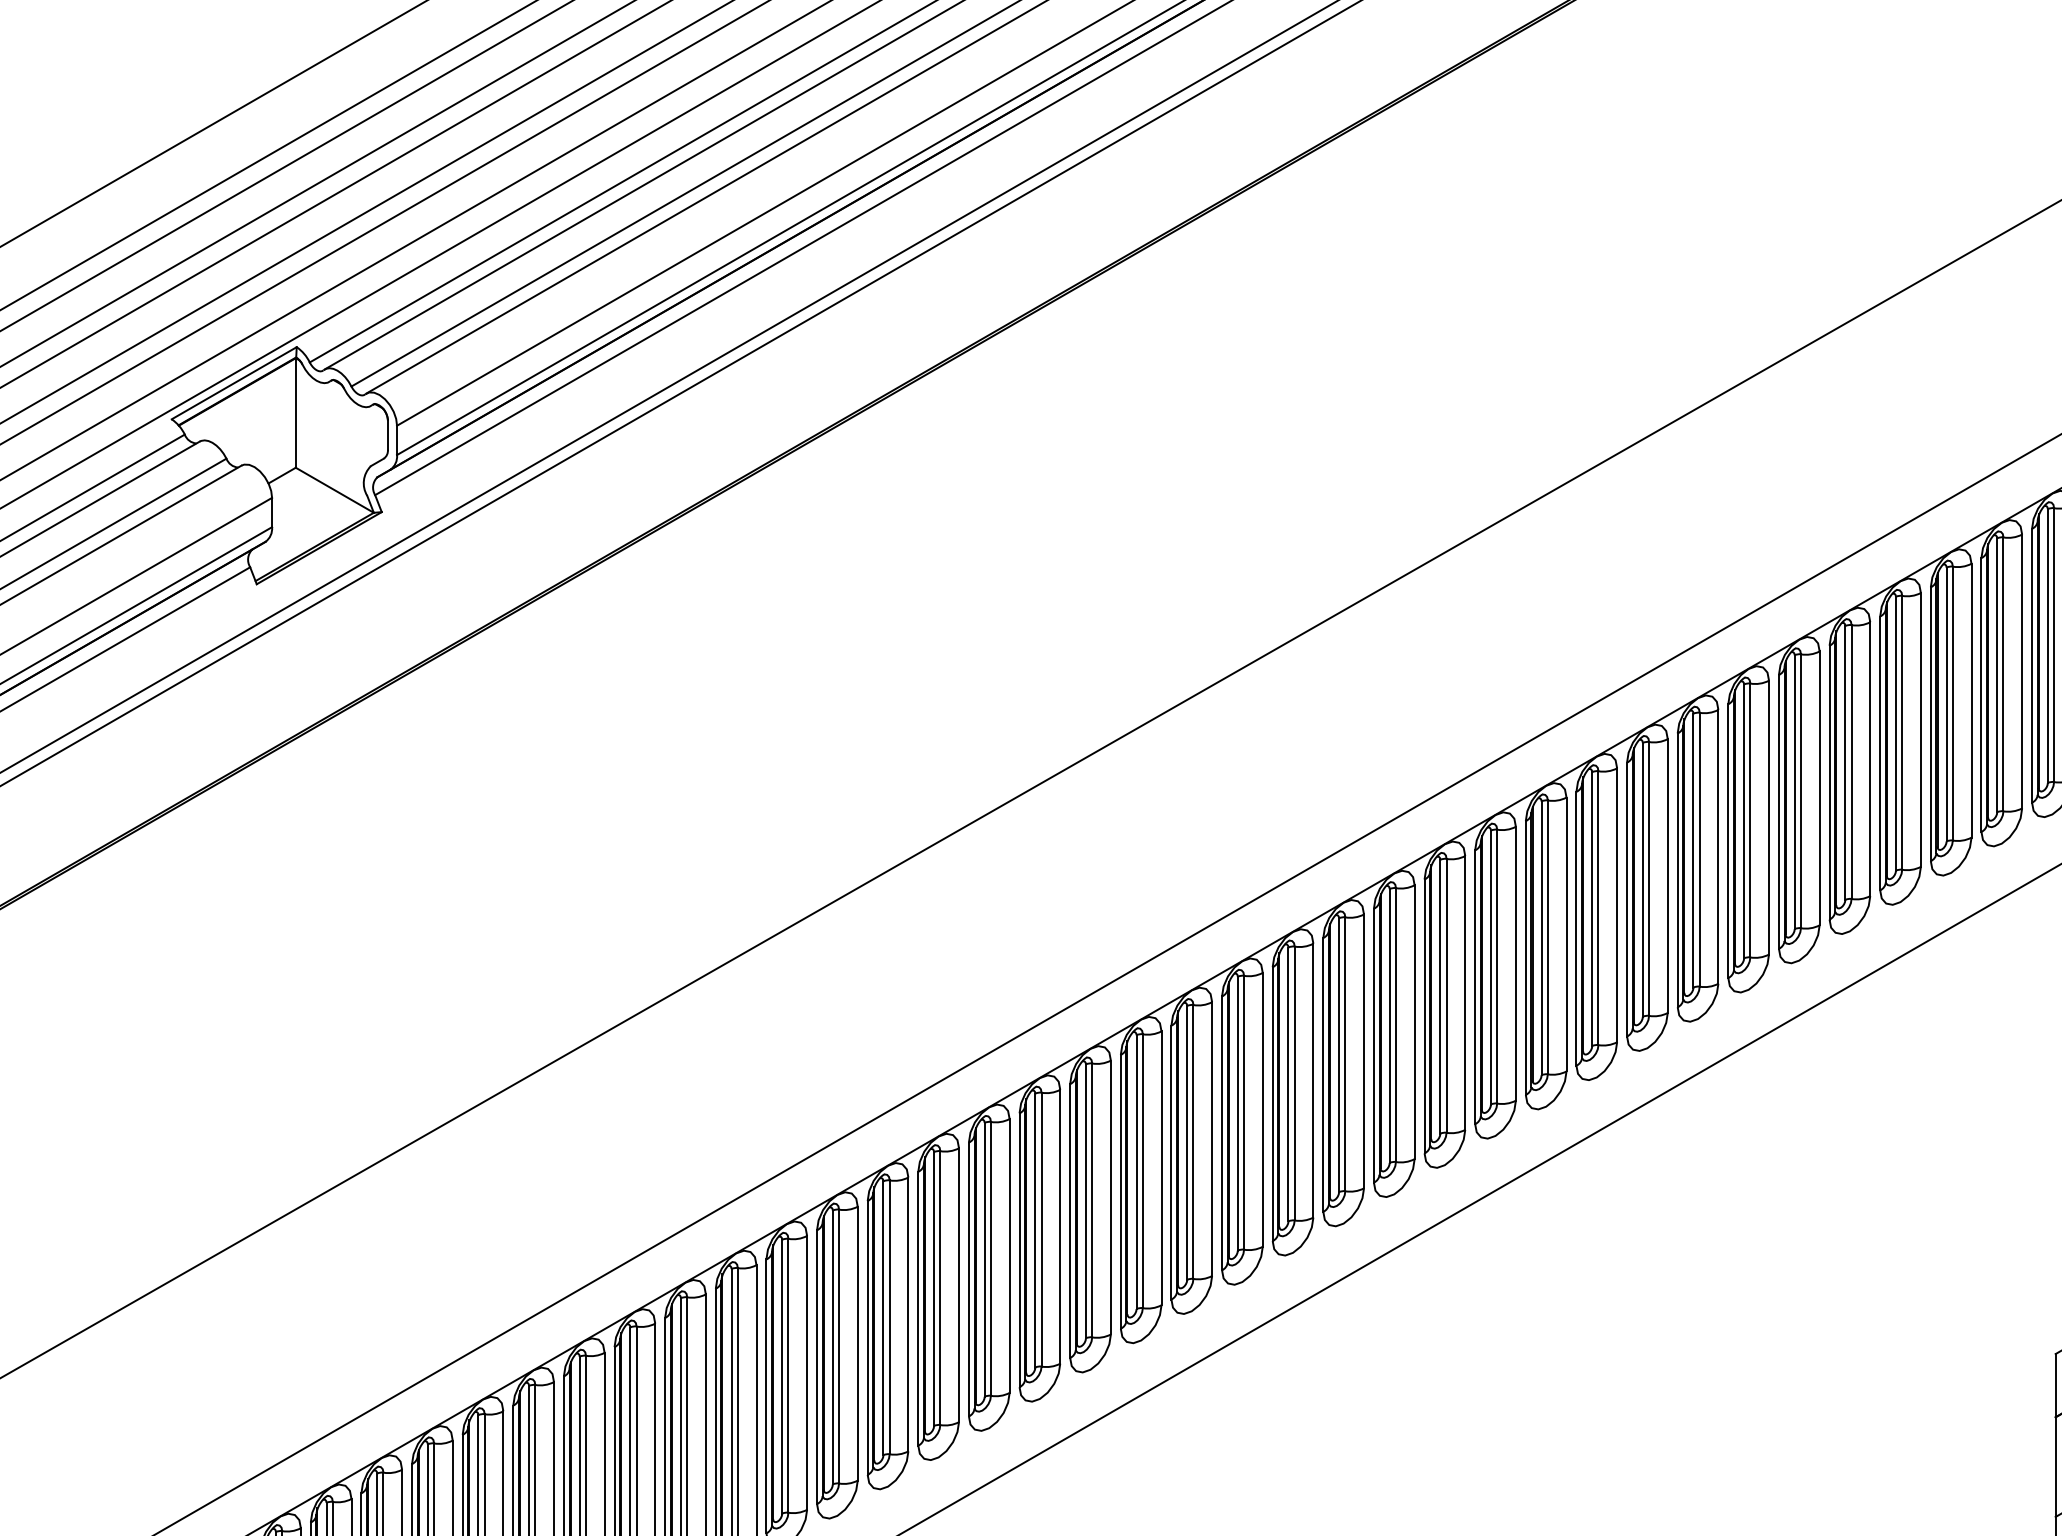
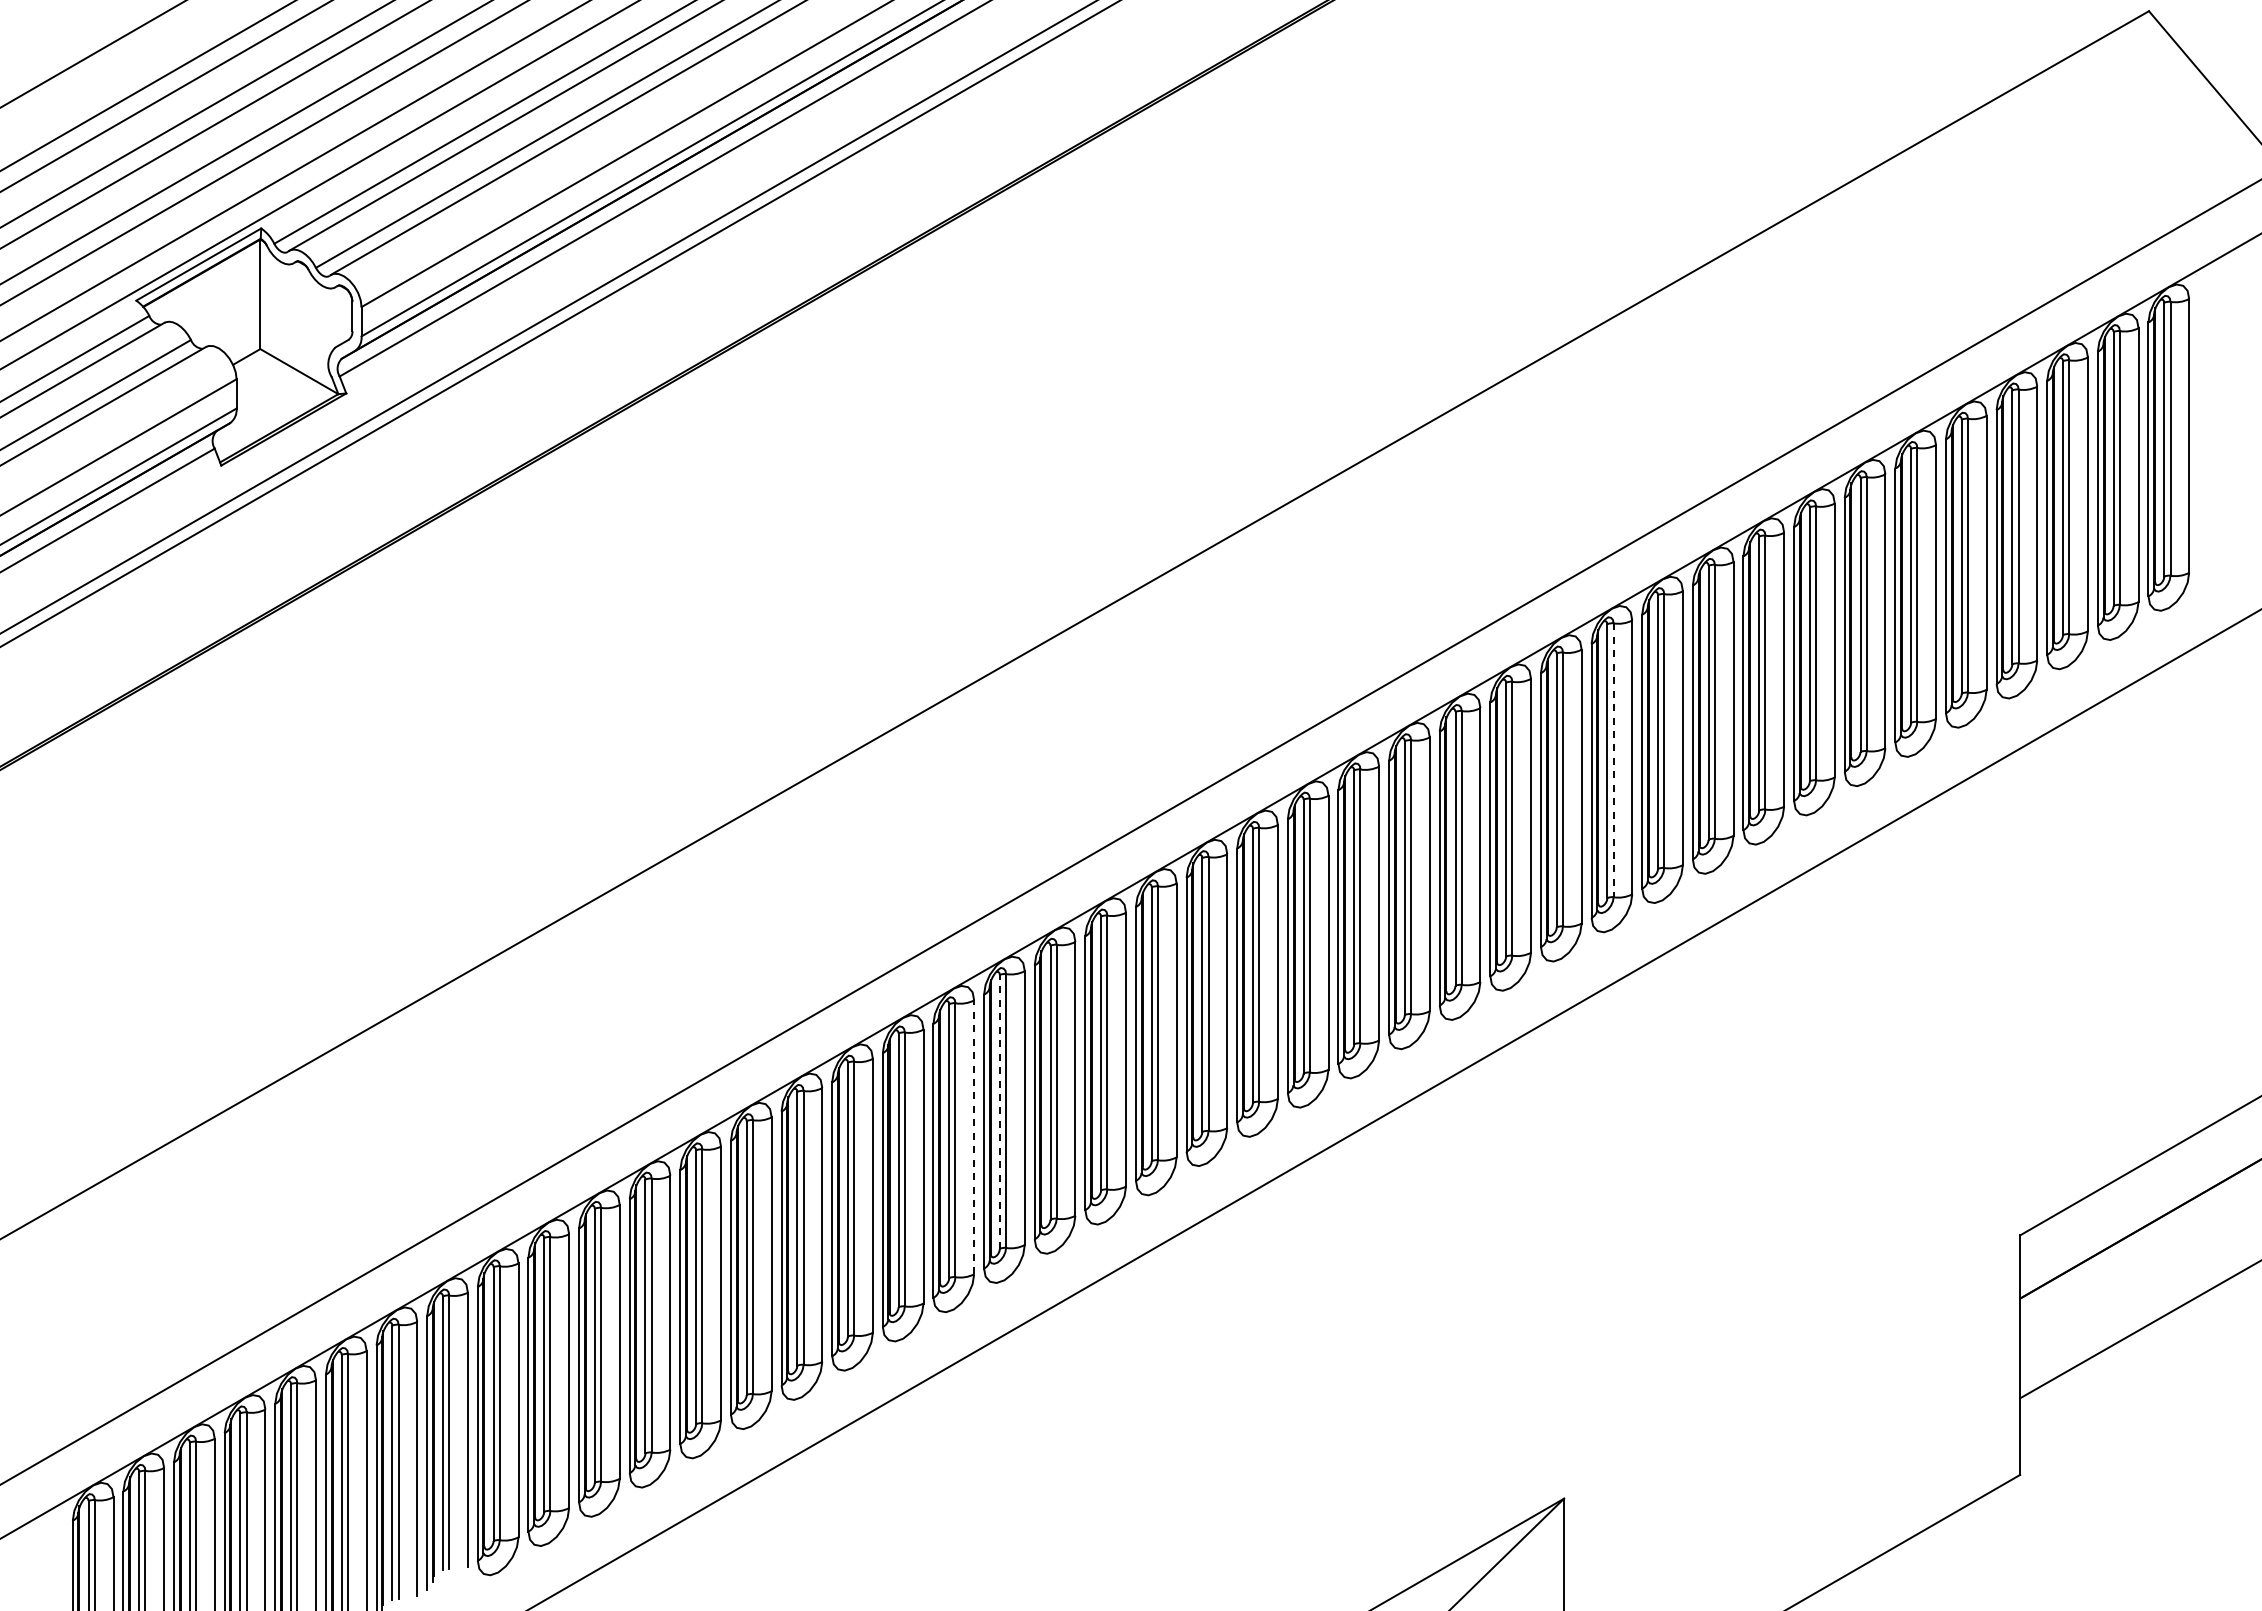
line: (1648, 879) -> (1613, 760), solid -> dashed
line: (1034, 1230) -> (999, 1111), solid -> dashed
line: (1009, 1256) -> (974, 1137), solid -> dashed

